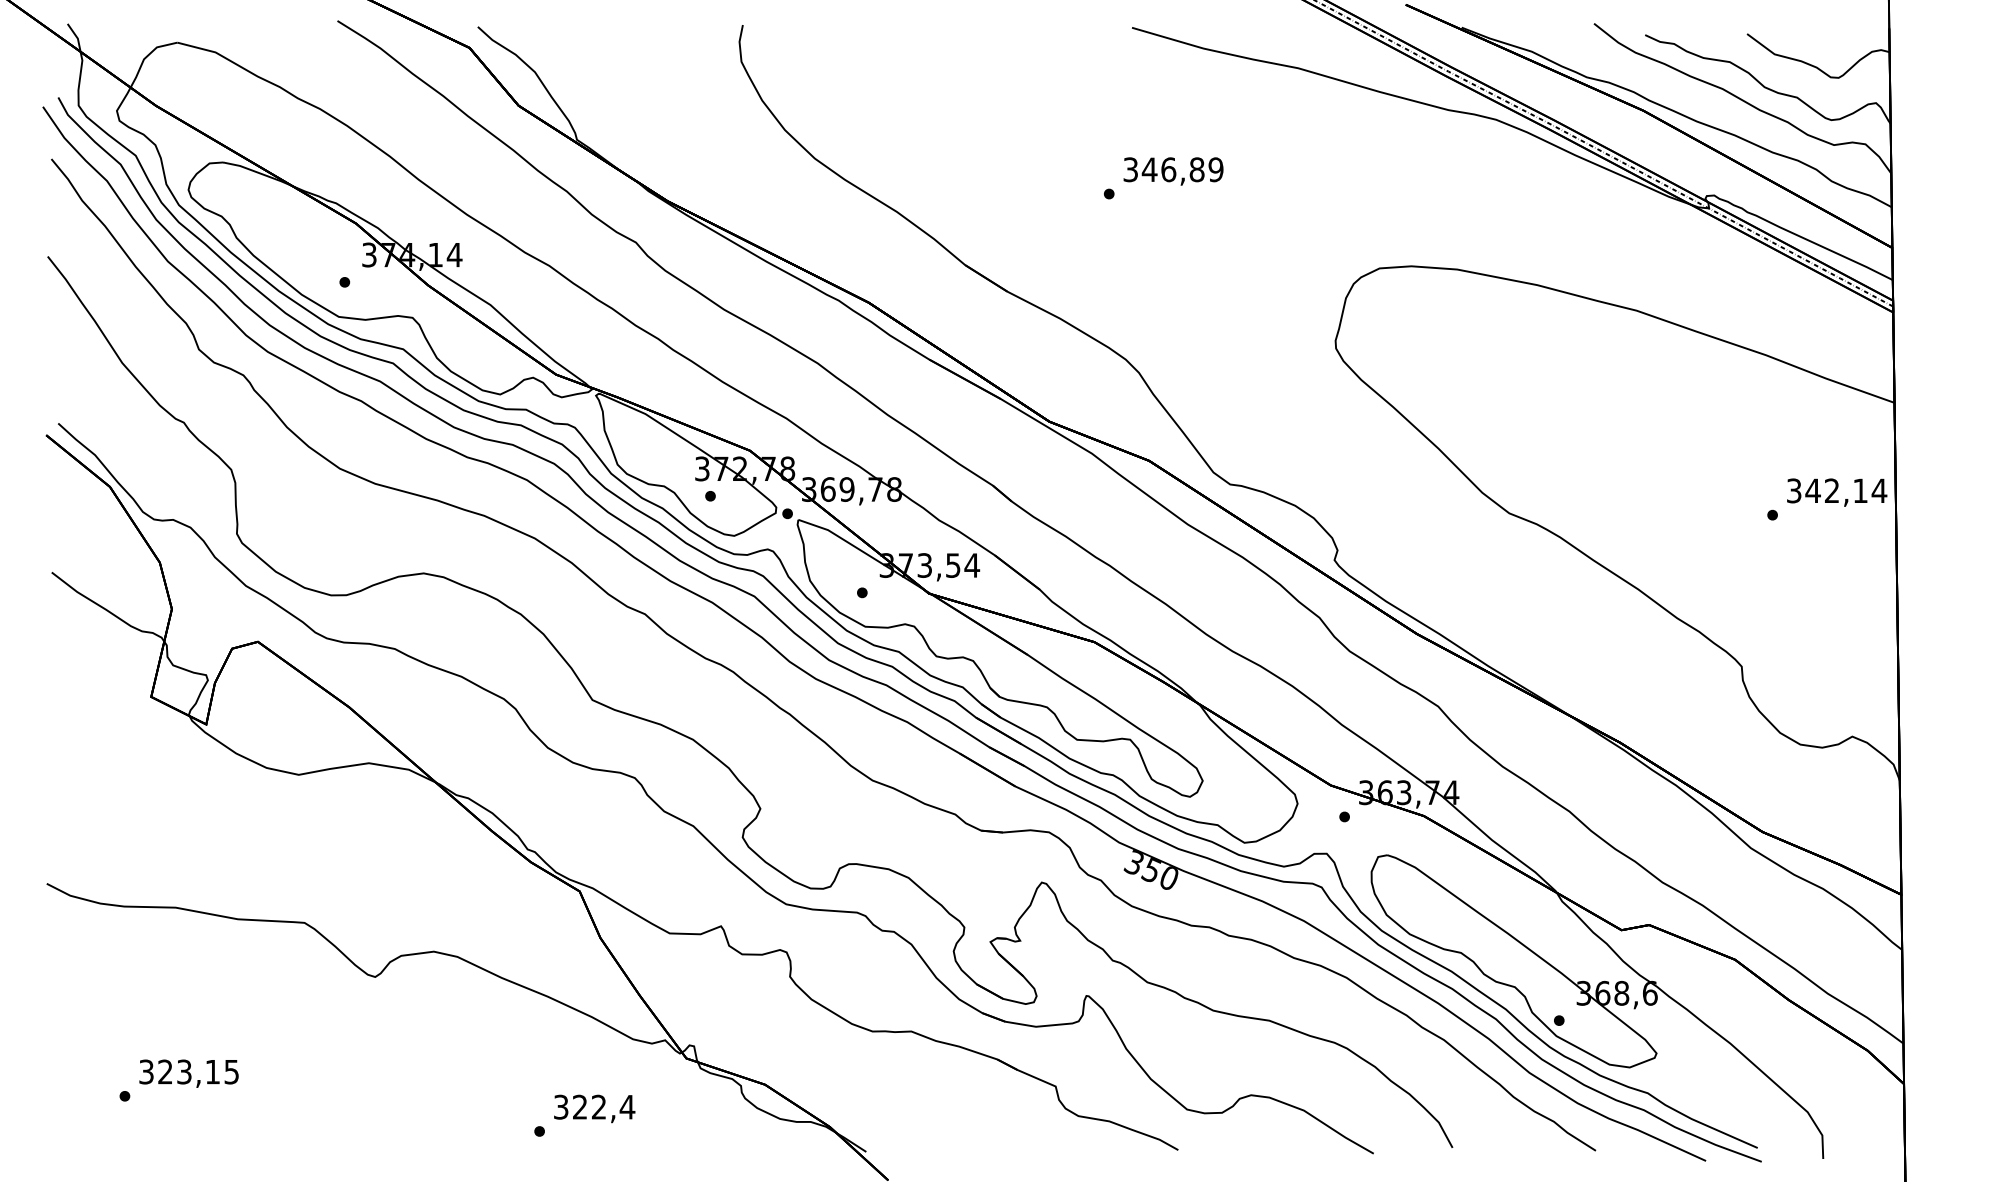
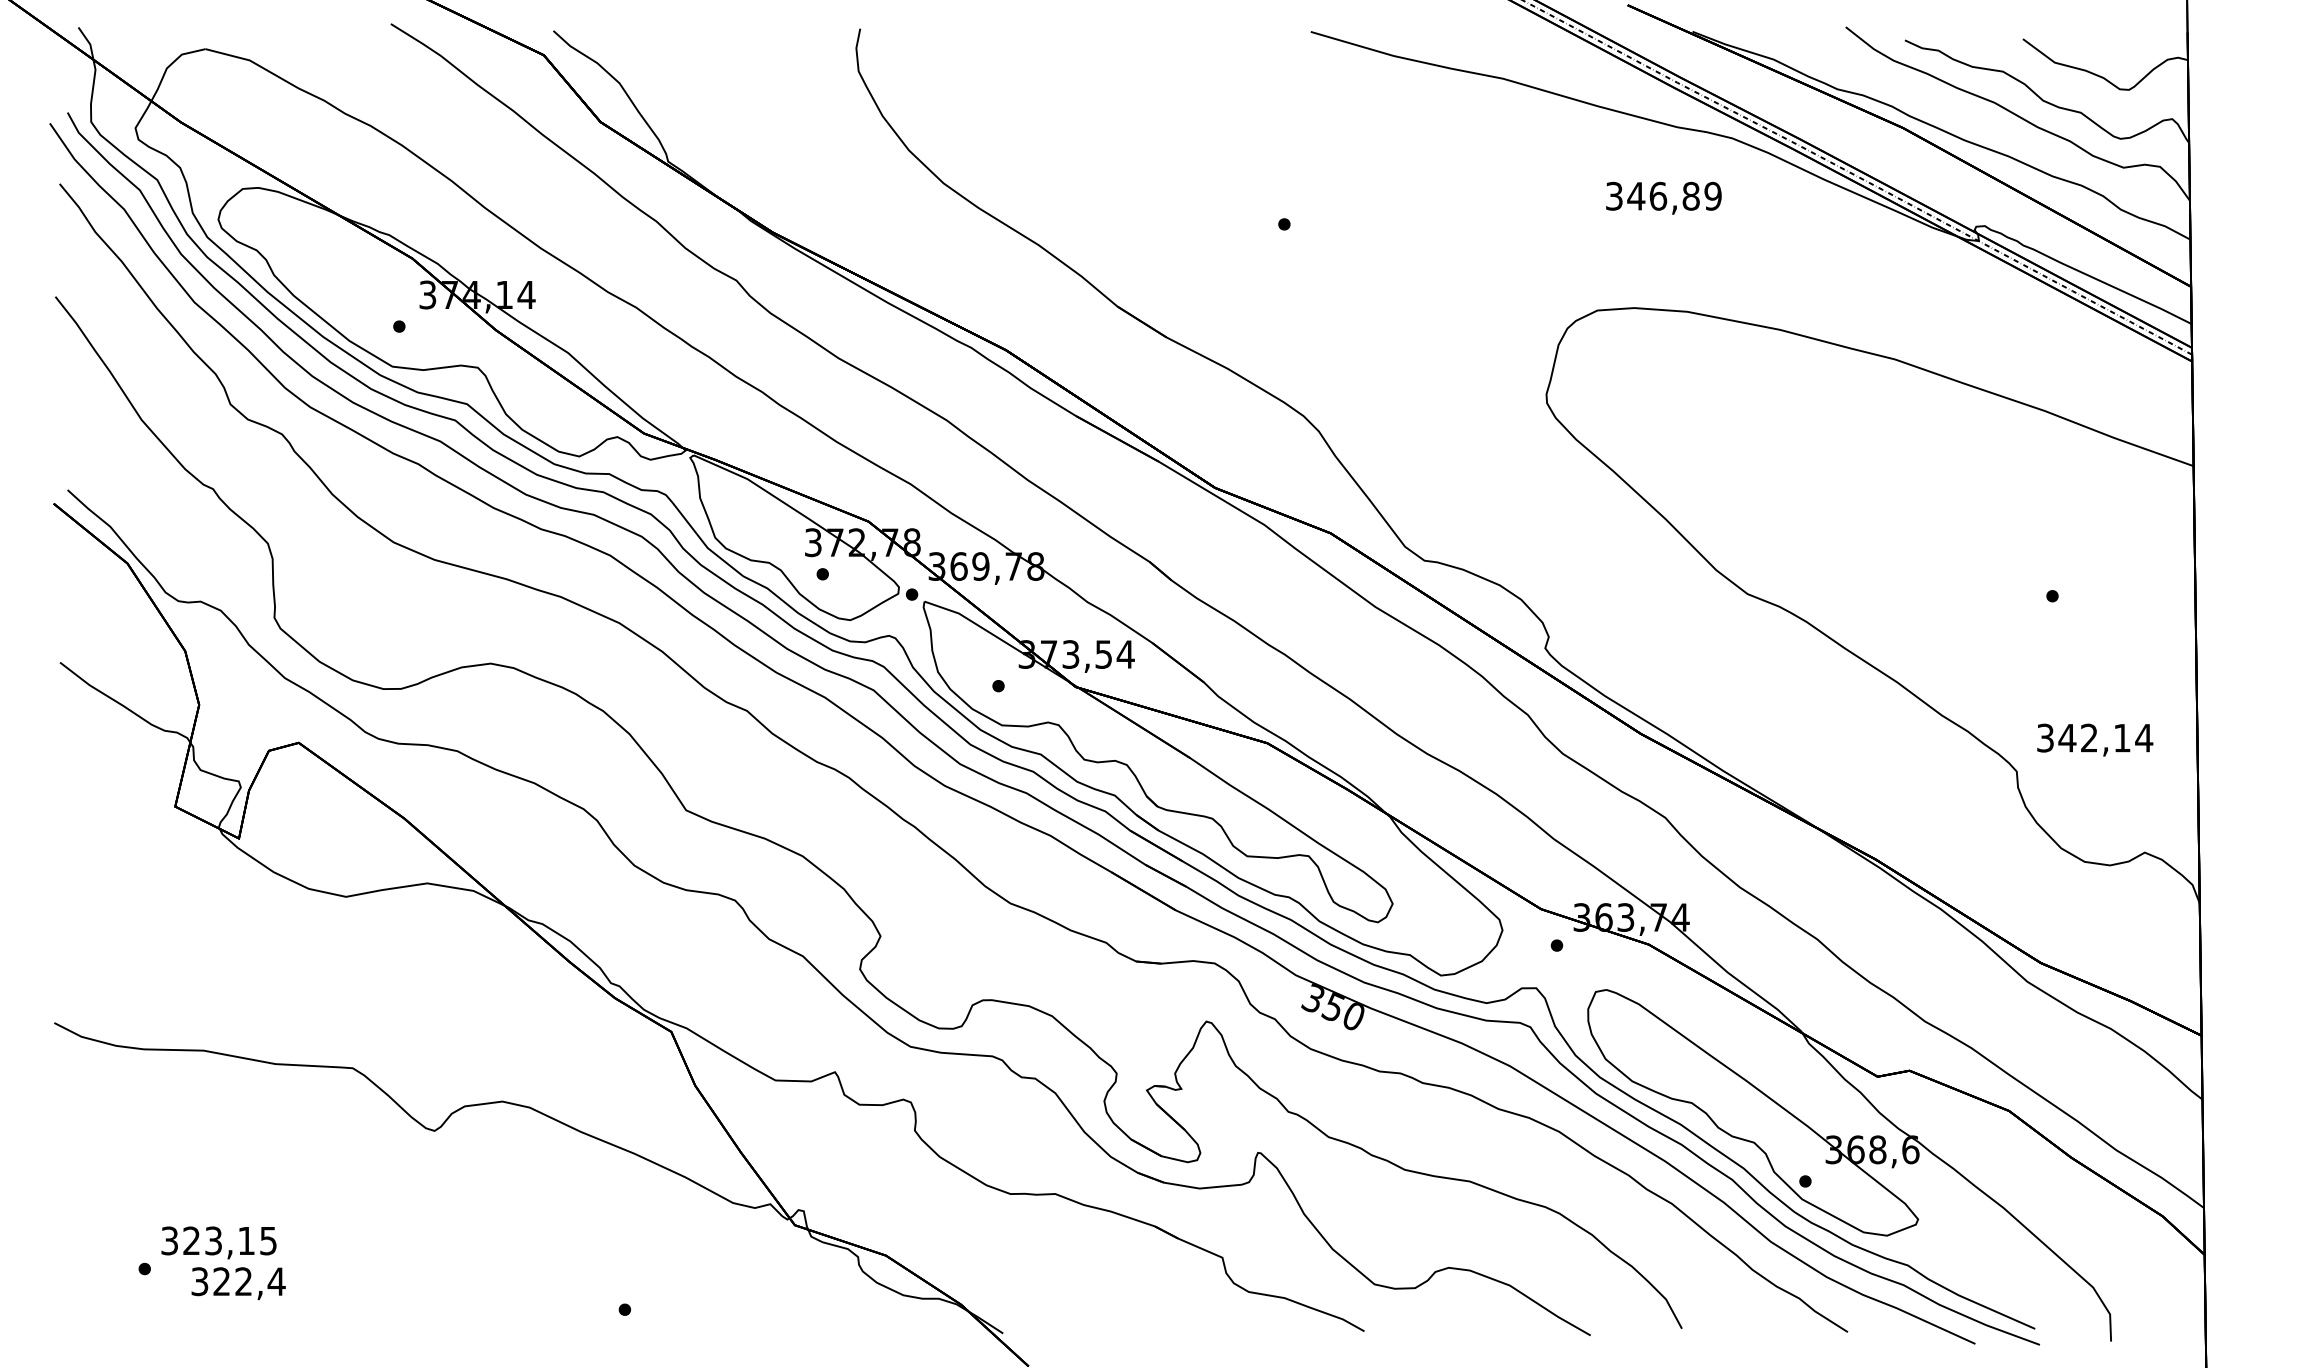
text: (1173, 170) -> (1663, 197), moved
text: (1837, 492) -> (2095, 739), moved
text: (594, 1108) -> (238, 1283), moved

